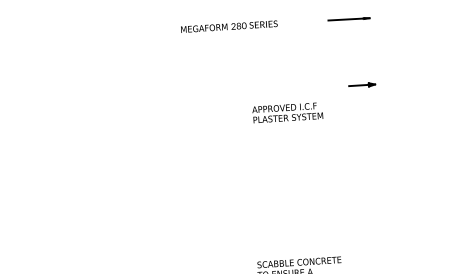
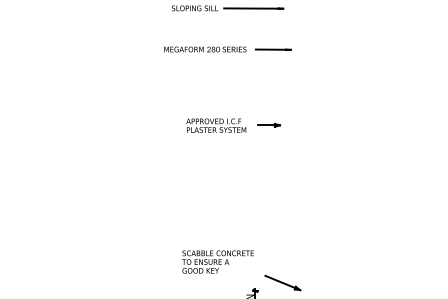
text: (229, 26) -> (205, 49), moved
part: (362, 85) -> (269, 125), moved

